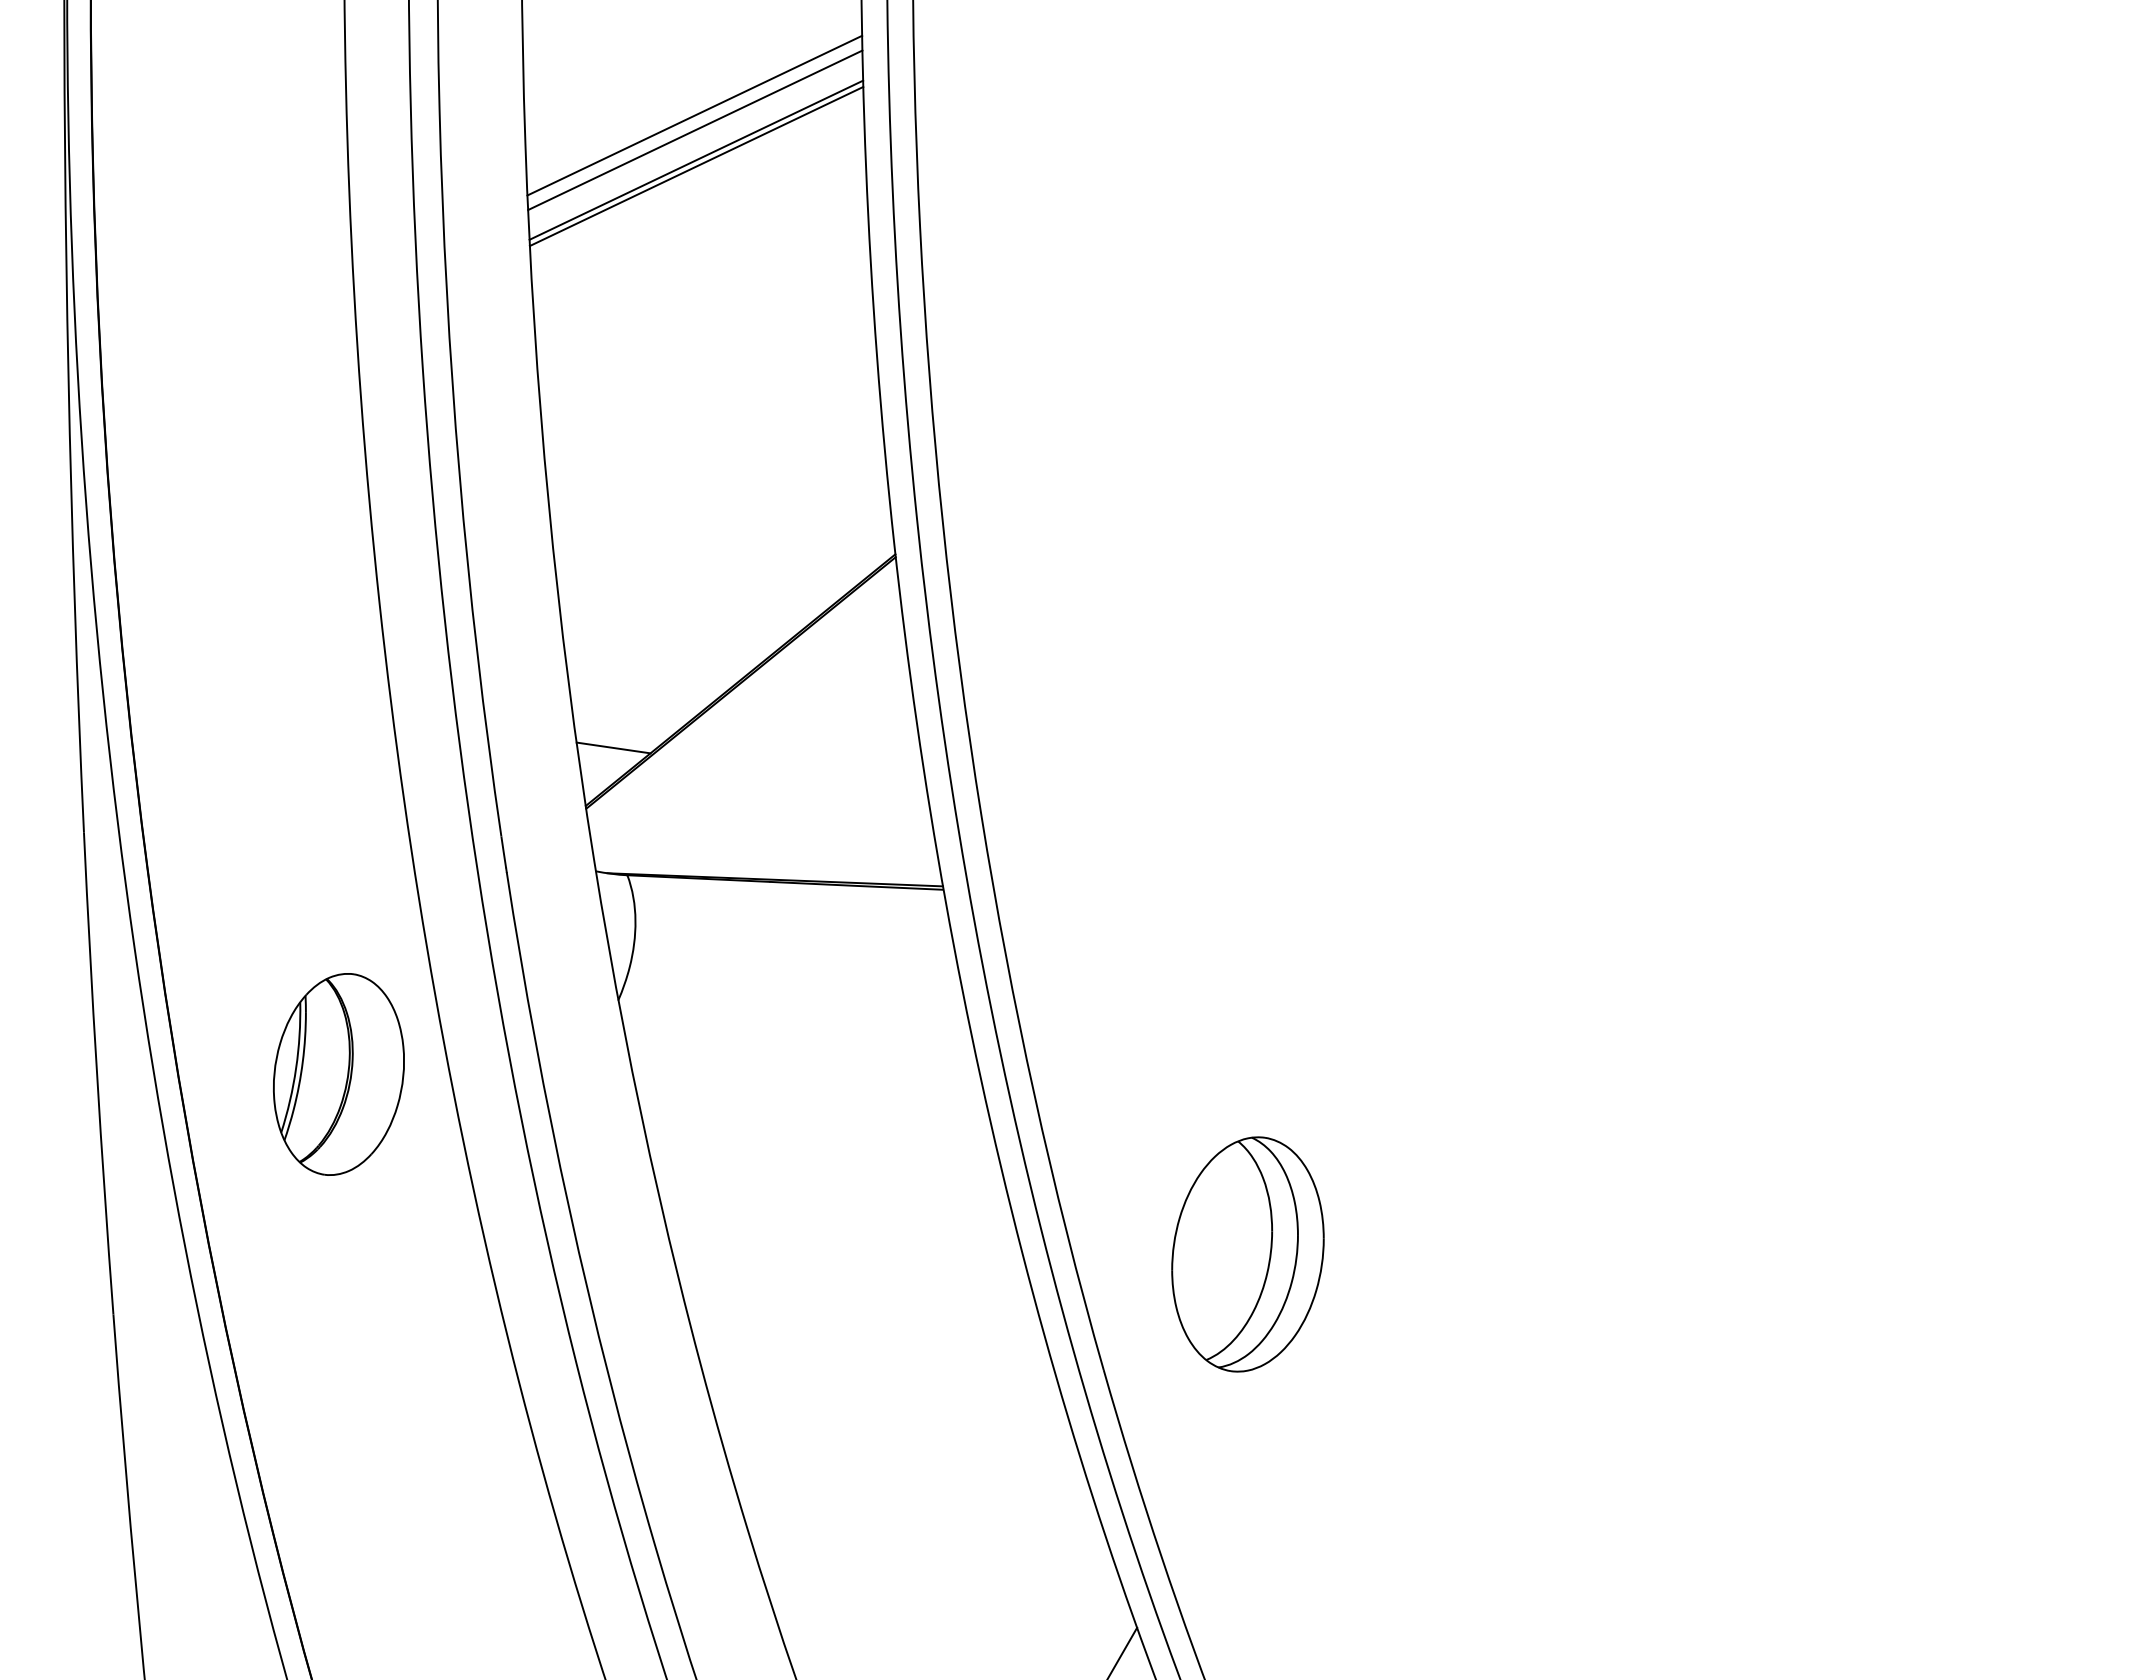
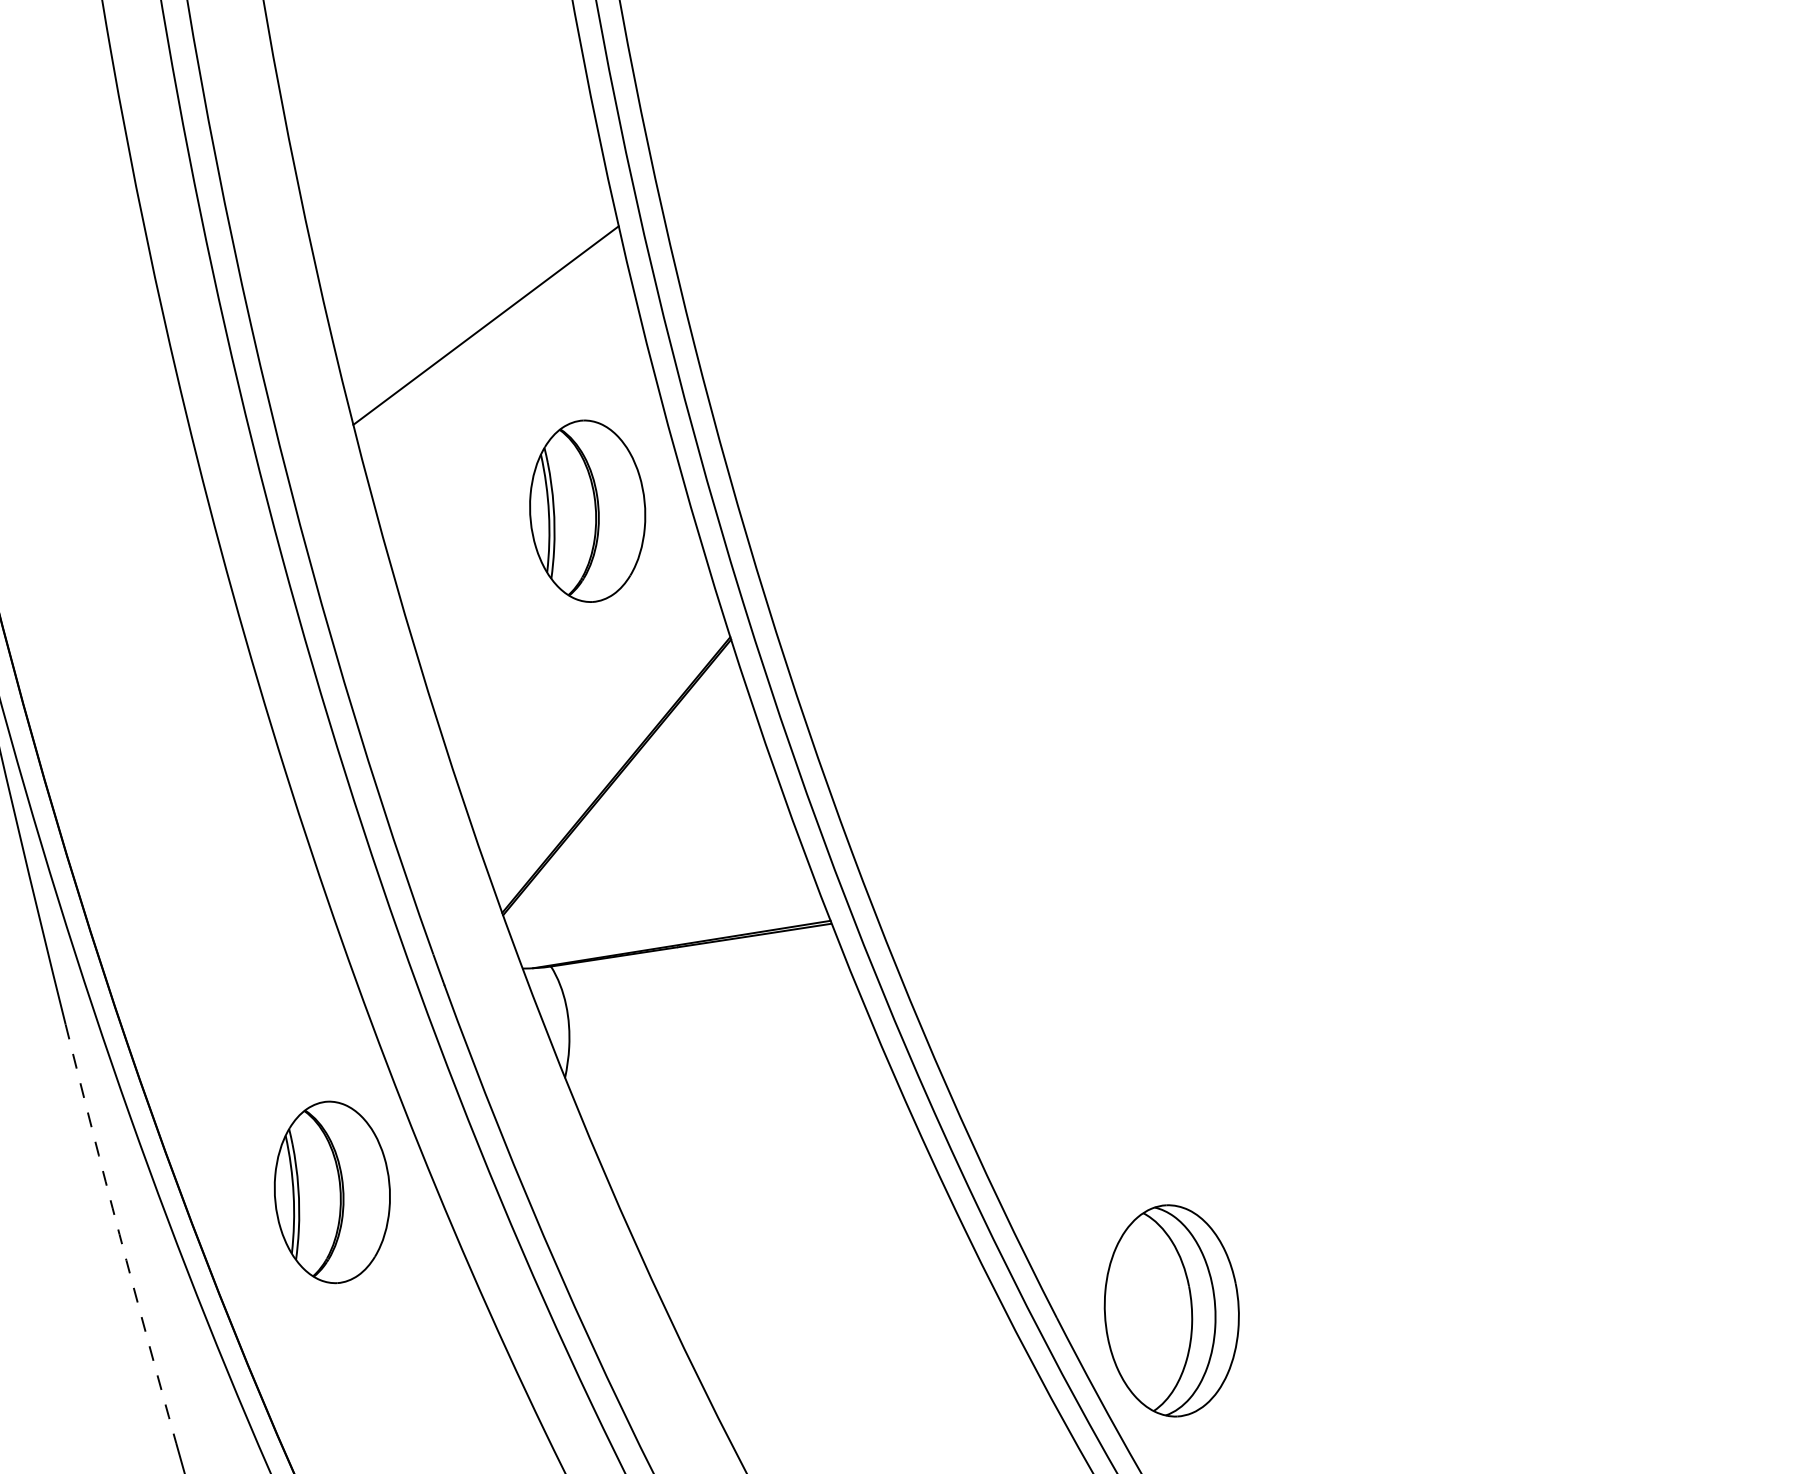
line: (694, 115) -> (476, 286), removed
line: (695, 130) -> (480, 299), removed
line: (696, 166) -> (487, 331), removed
part: (766, 385) -> (587, 511), added
line: (613, 747) -> (516, 856), removed
arc: (97, 1073) -> (119, 1233), solid -> dashed
part: (1247, 1254) -> (1171, 1311), moved

